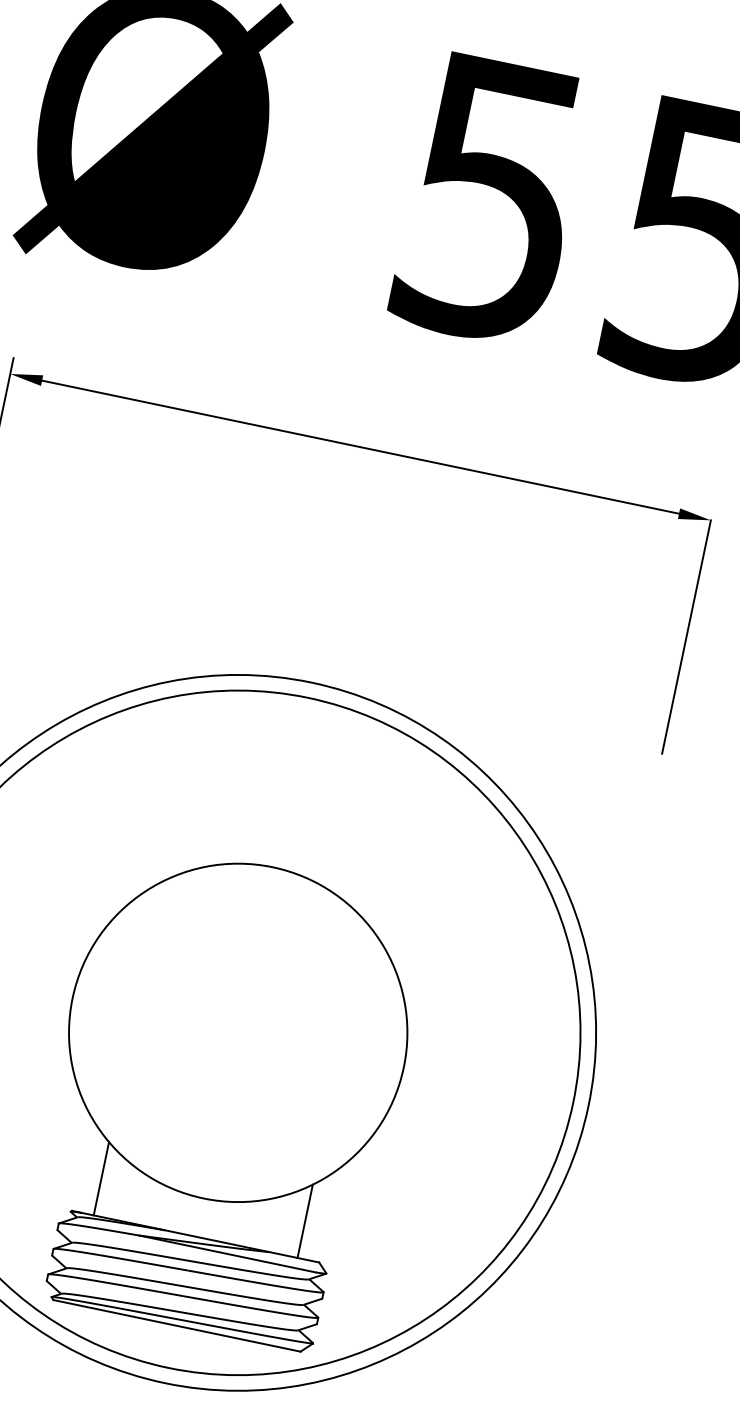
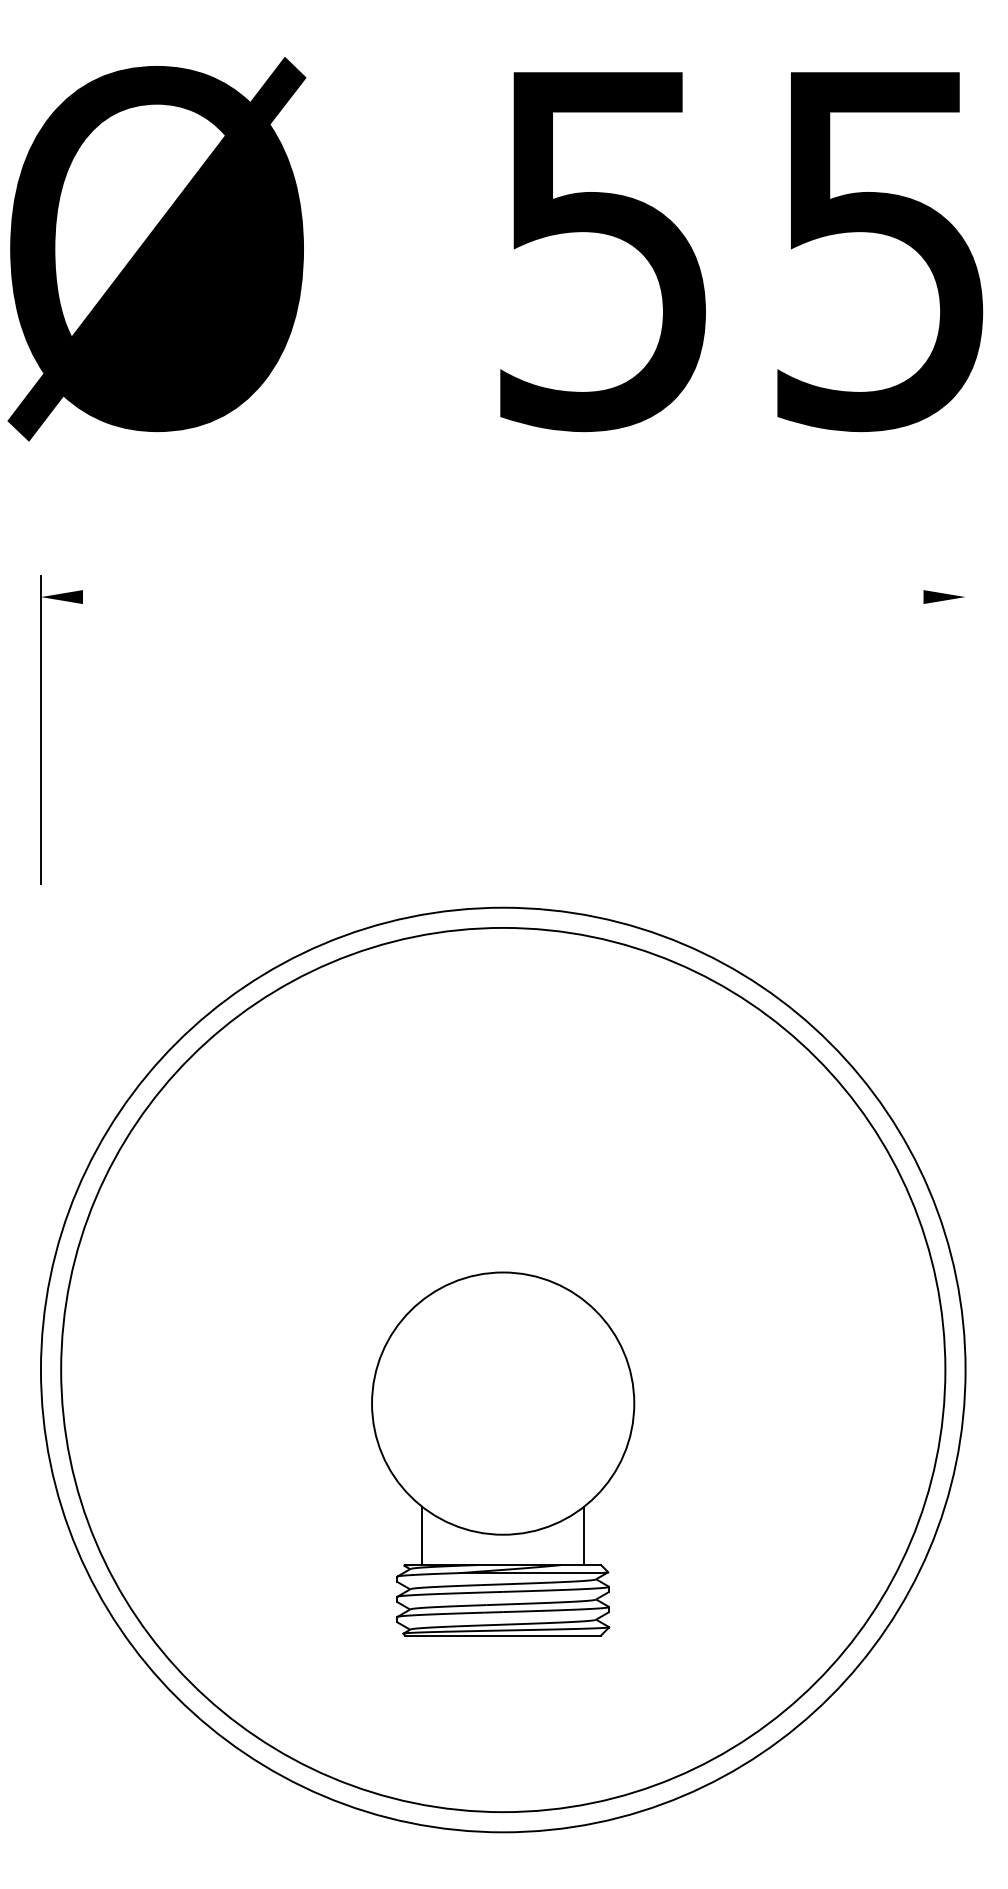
line: (360, 447) -> (503, 597), removed
line: (686, 637) -> (965, 751), removed
part: (224, 1096) -> (502, 1453), size x0.6

